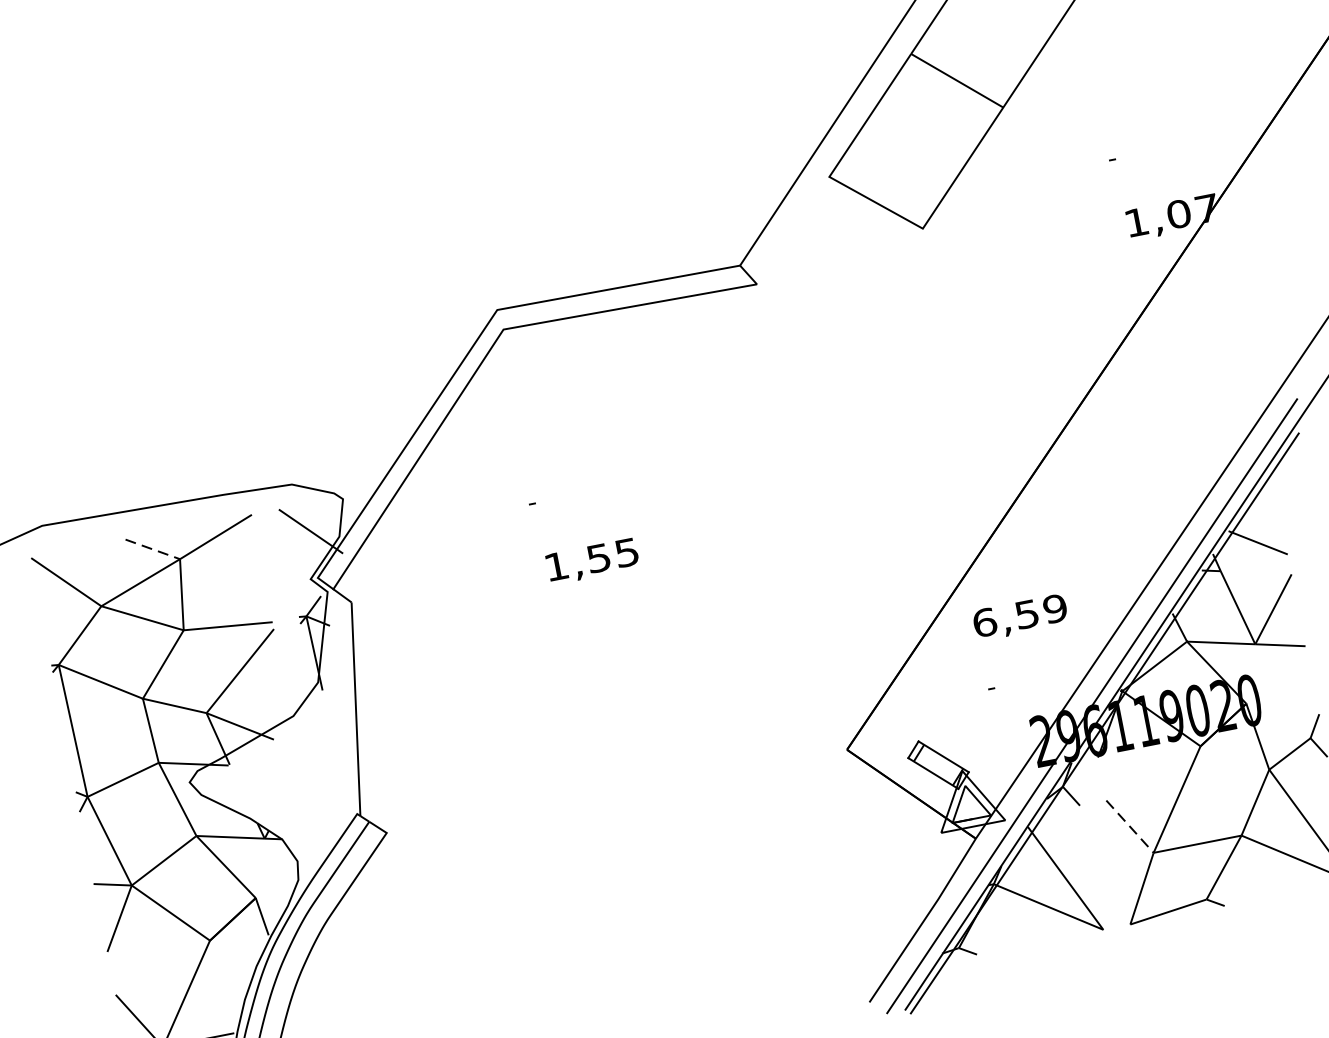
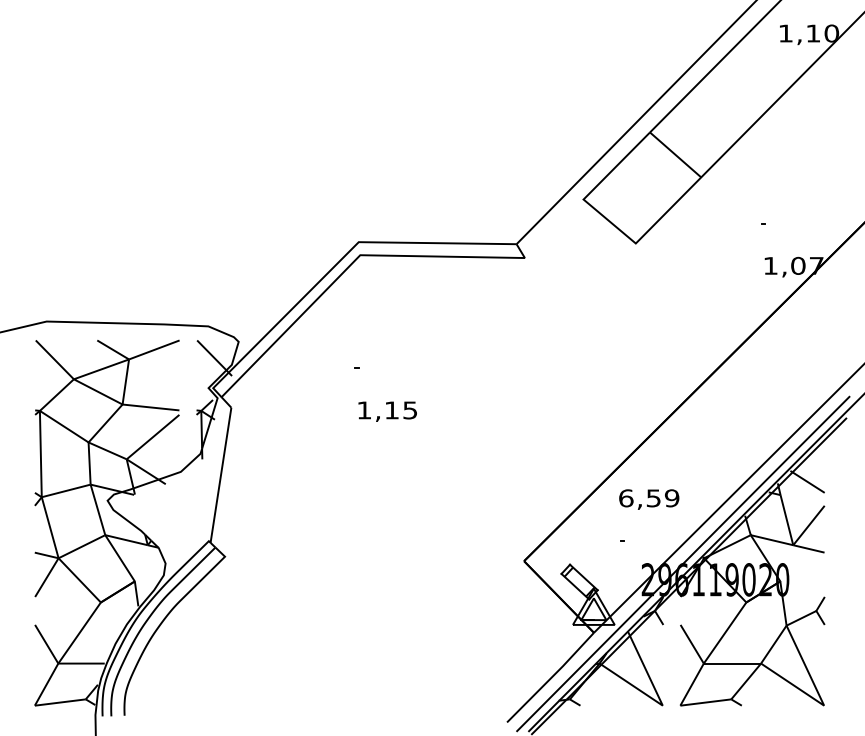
line: (153, 548) -> (113, 349), dashed -> solid
text: (598, 558) -> (391, 410), 1,55 -> 1,15
line: (1130, 826) -> (692, 644), dashed -> solid

